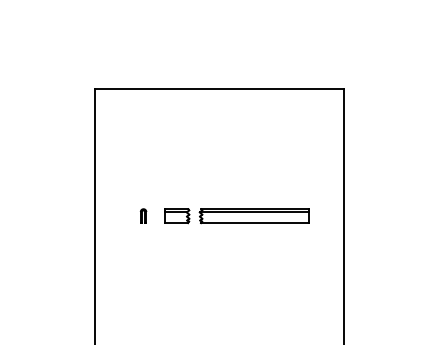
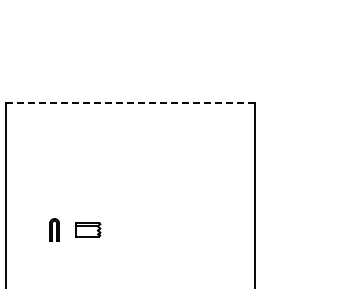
line: (219, 88) -> (130, 102), solid -> dashed
part: (143, 215) -> (54, 229), size x1.6
part: (253, 216) -> (164, 230), removed

